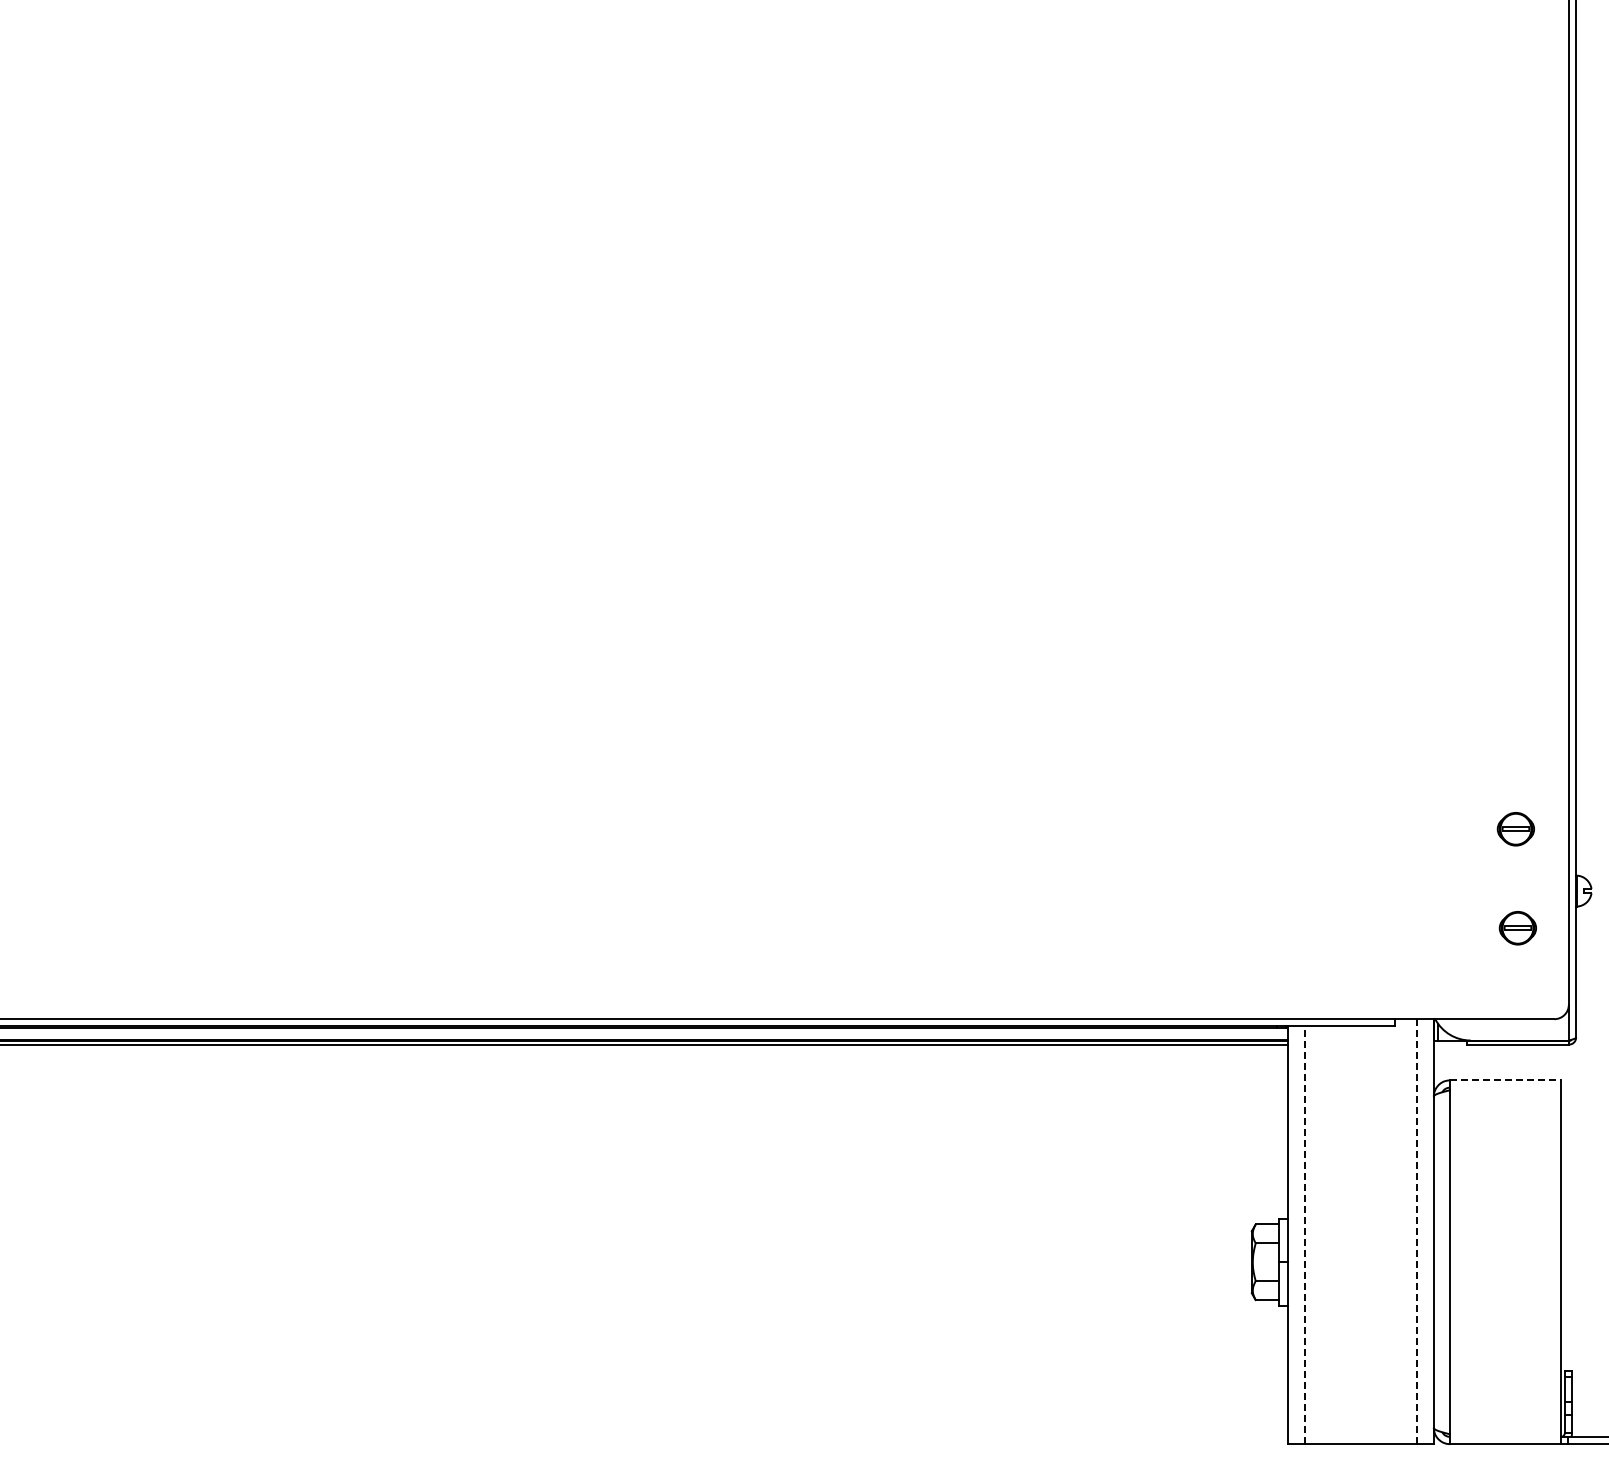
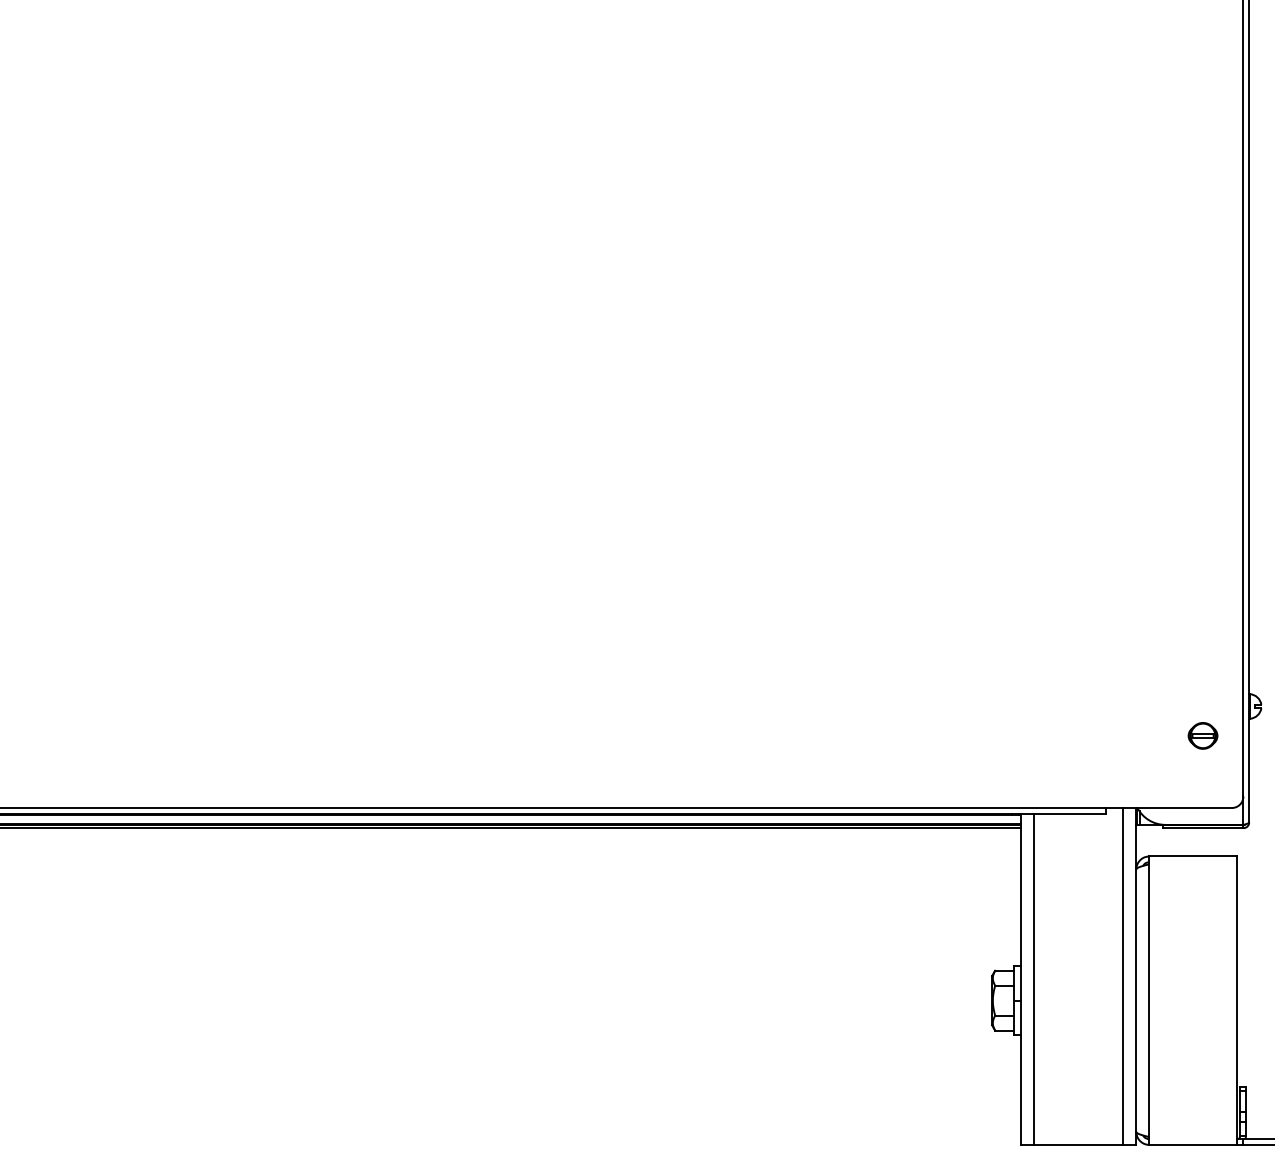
part: (1515, 829) -> (1201, 657), removed
line: (1506, 1080) -> (1193, 856), dashed -> solid
line: (1417, 1231) -> (1123, 976), dashed -> solid
line: (1304, 1235) -> (1033, 979), dashed -> solid

